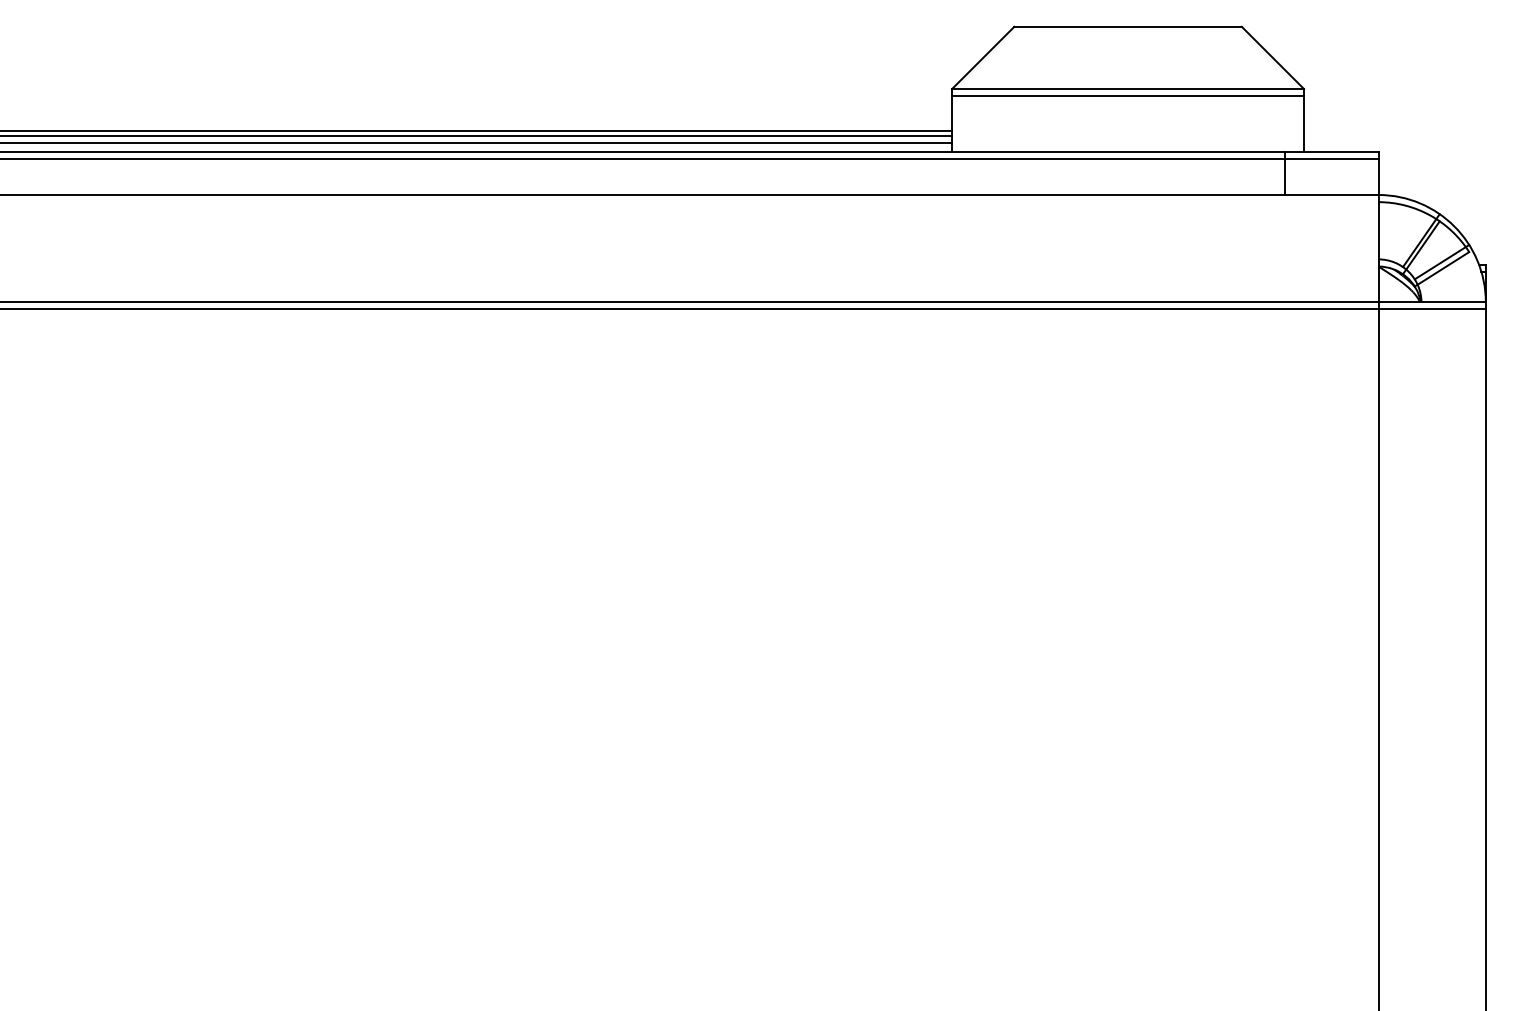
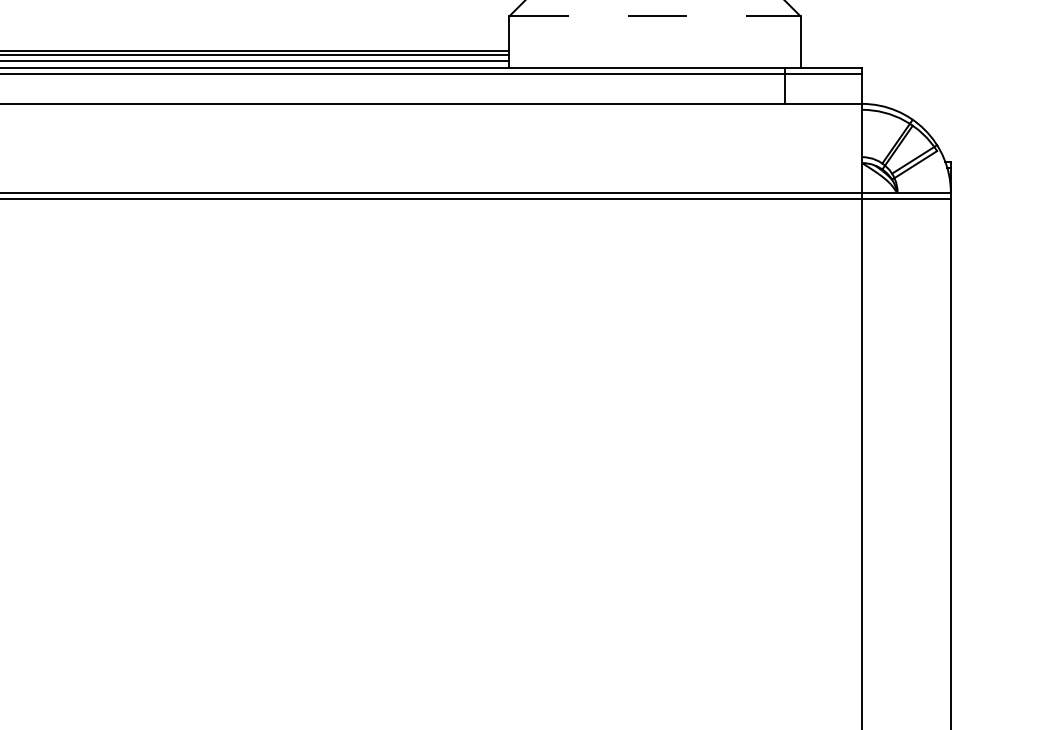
line: (1128, 89) -> (655, 16), solid -> dashed
line: (1128, 96) -> (655, 22), removed

